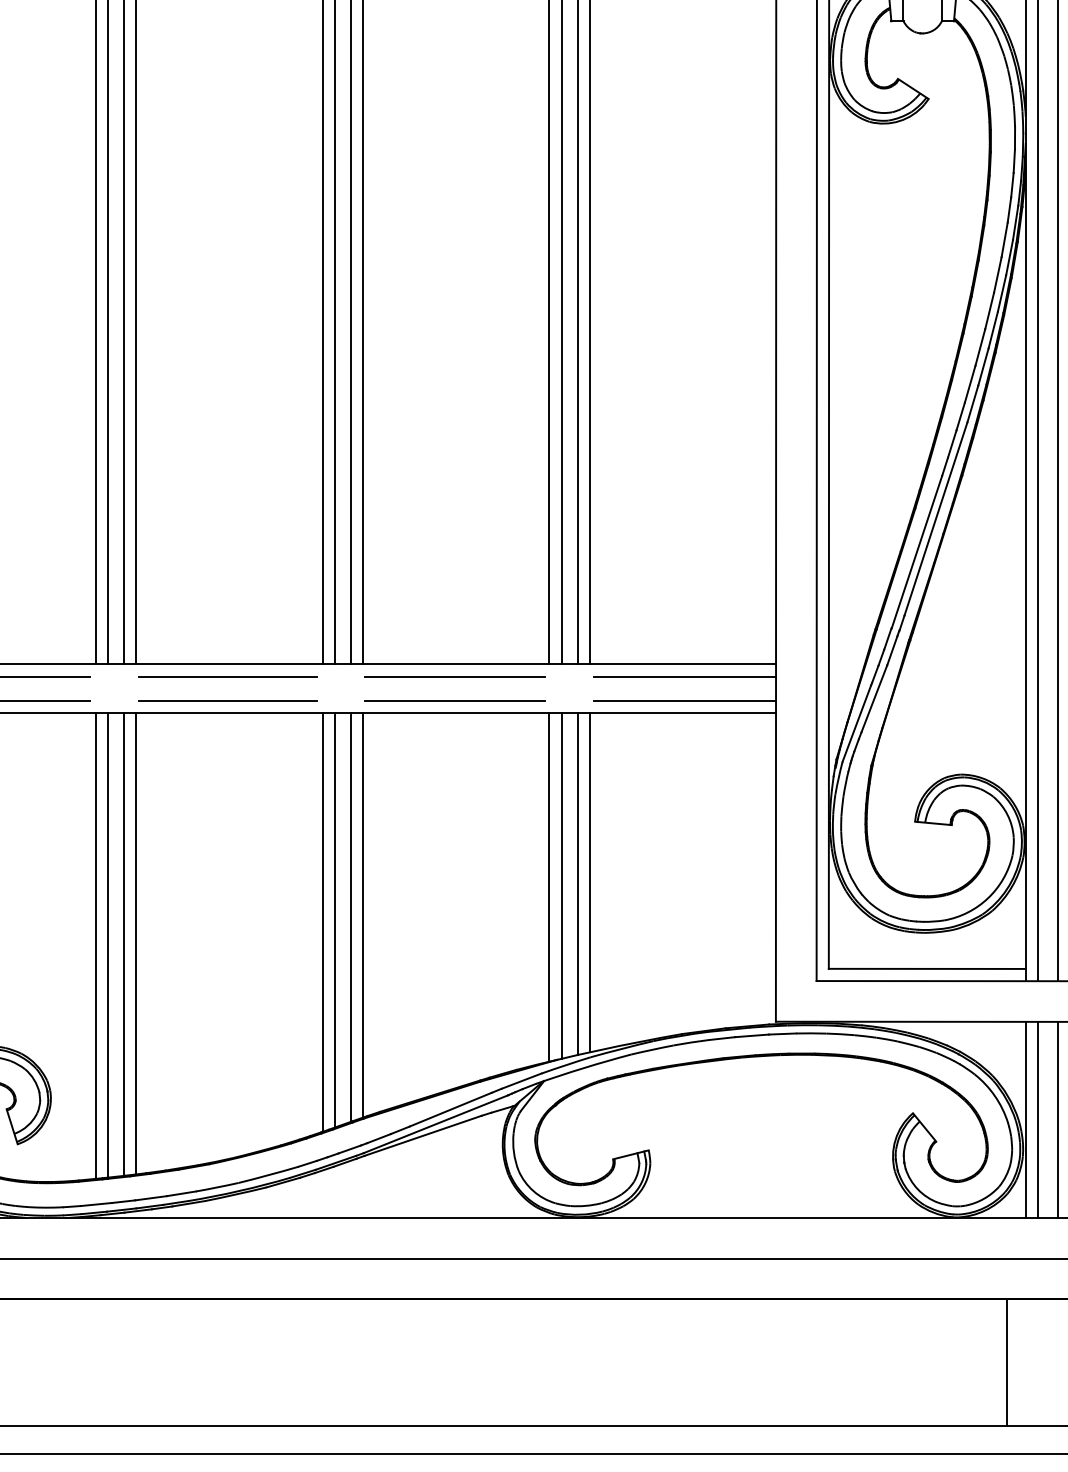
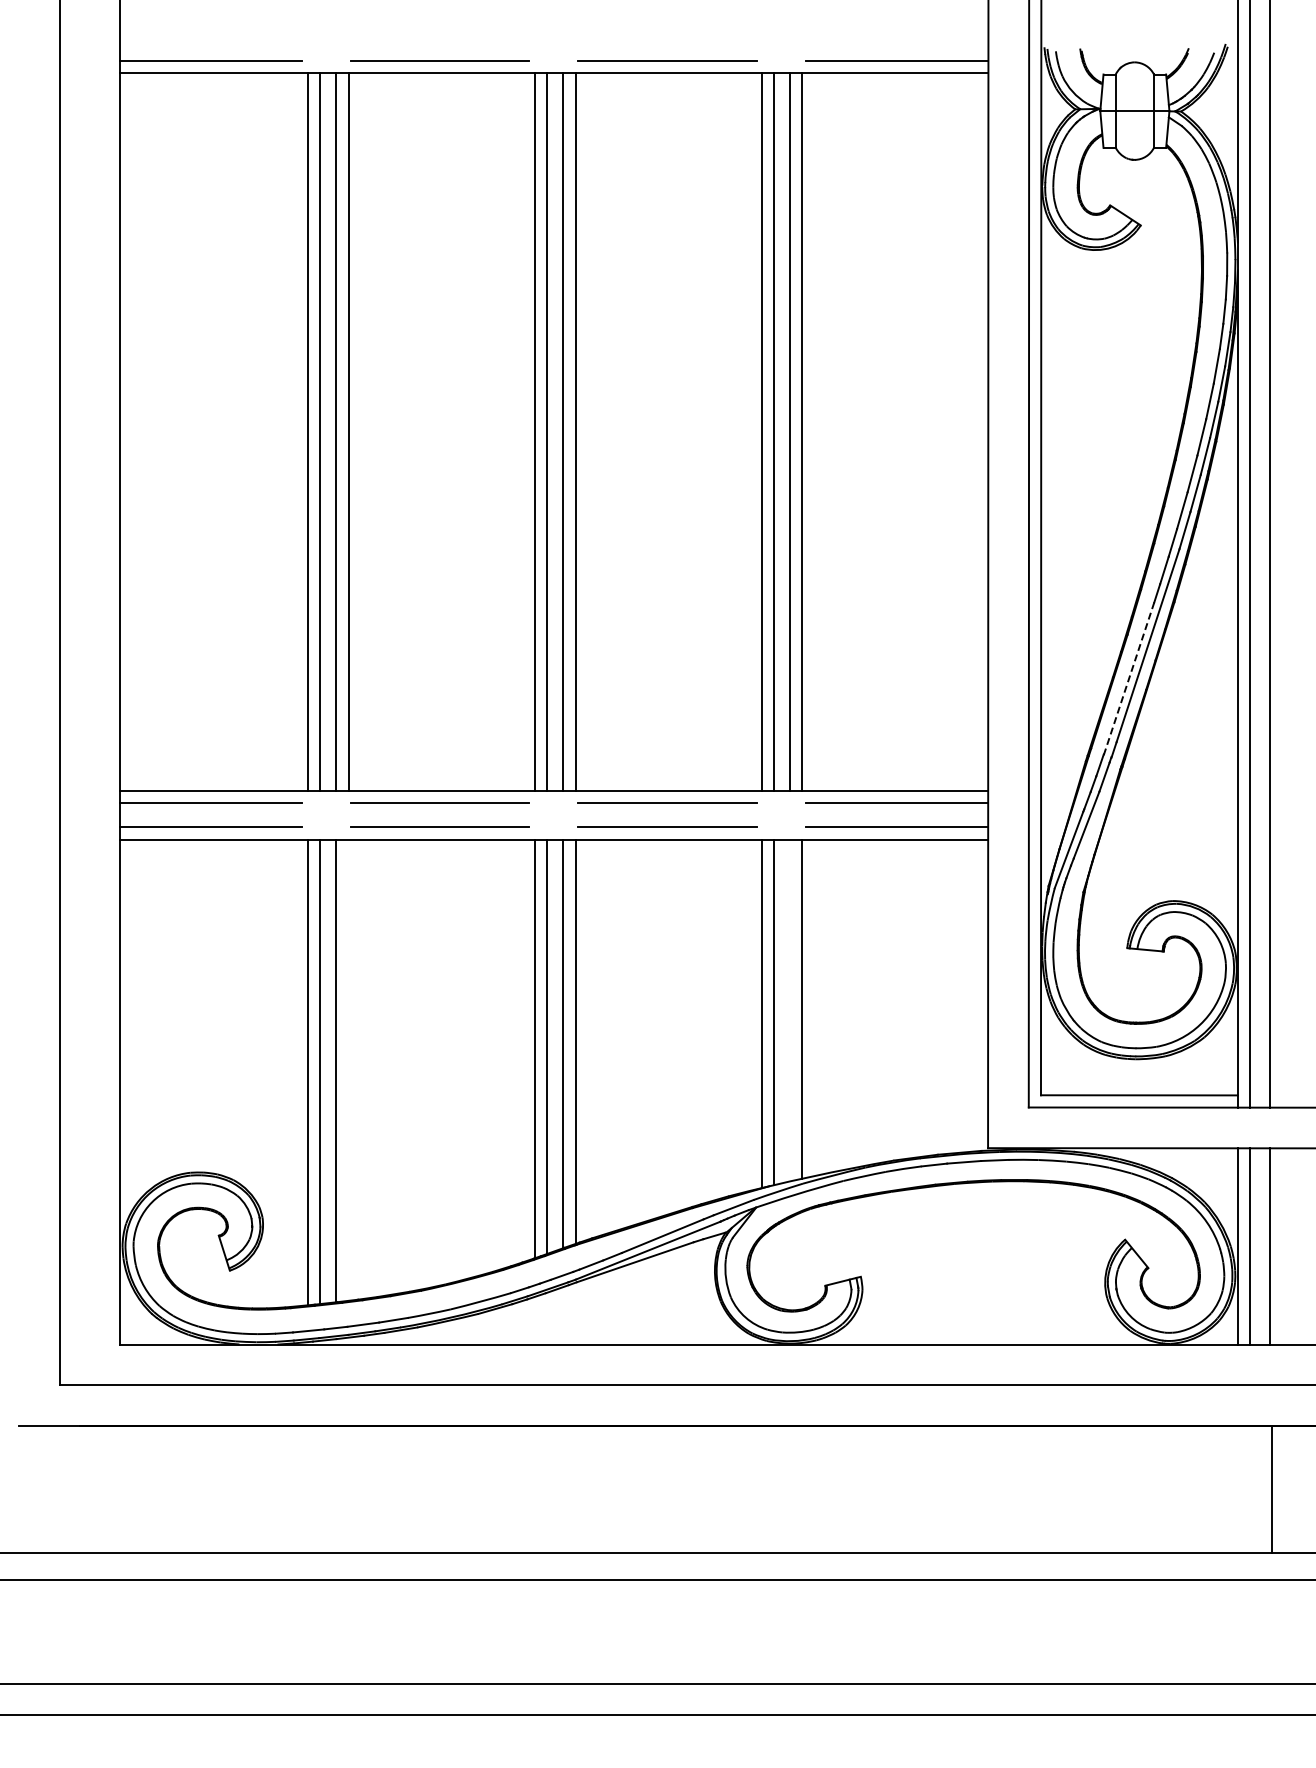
line: (917, 552) -> (1129, 678), solid -> dashed
line: (578, 884) -> (790, 1010), removed
line: (136, 943) -> (348, 1069), removed
line: (1007, 1362) -> (1272, 1488), moved

